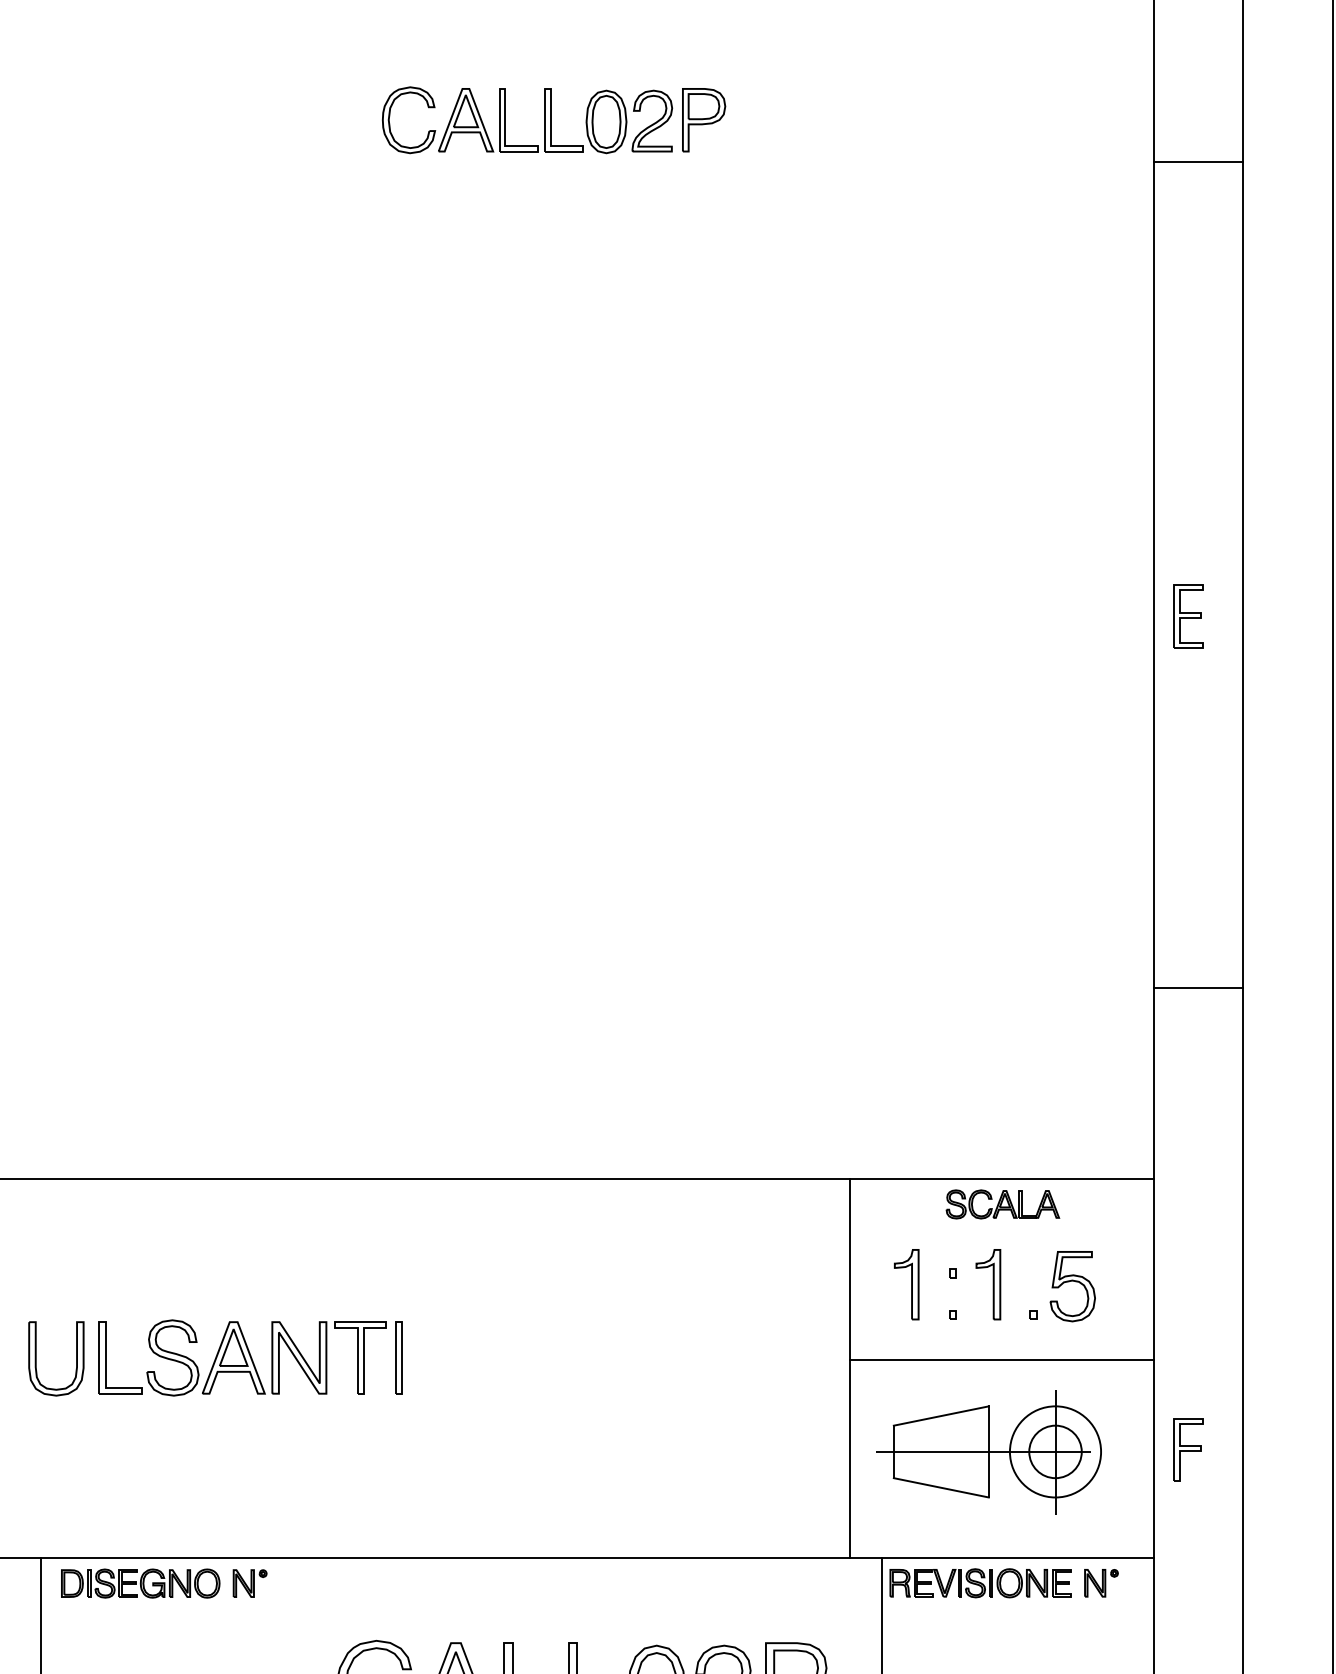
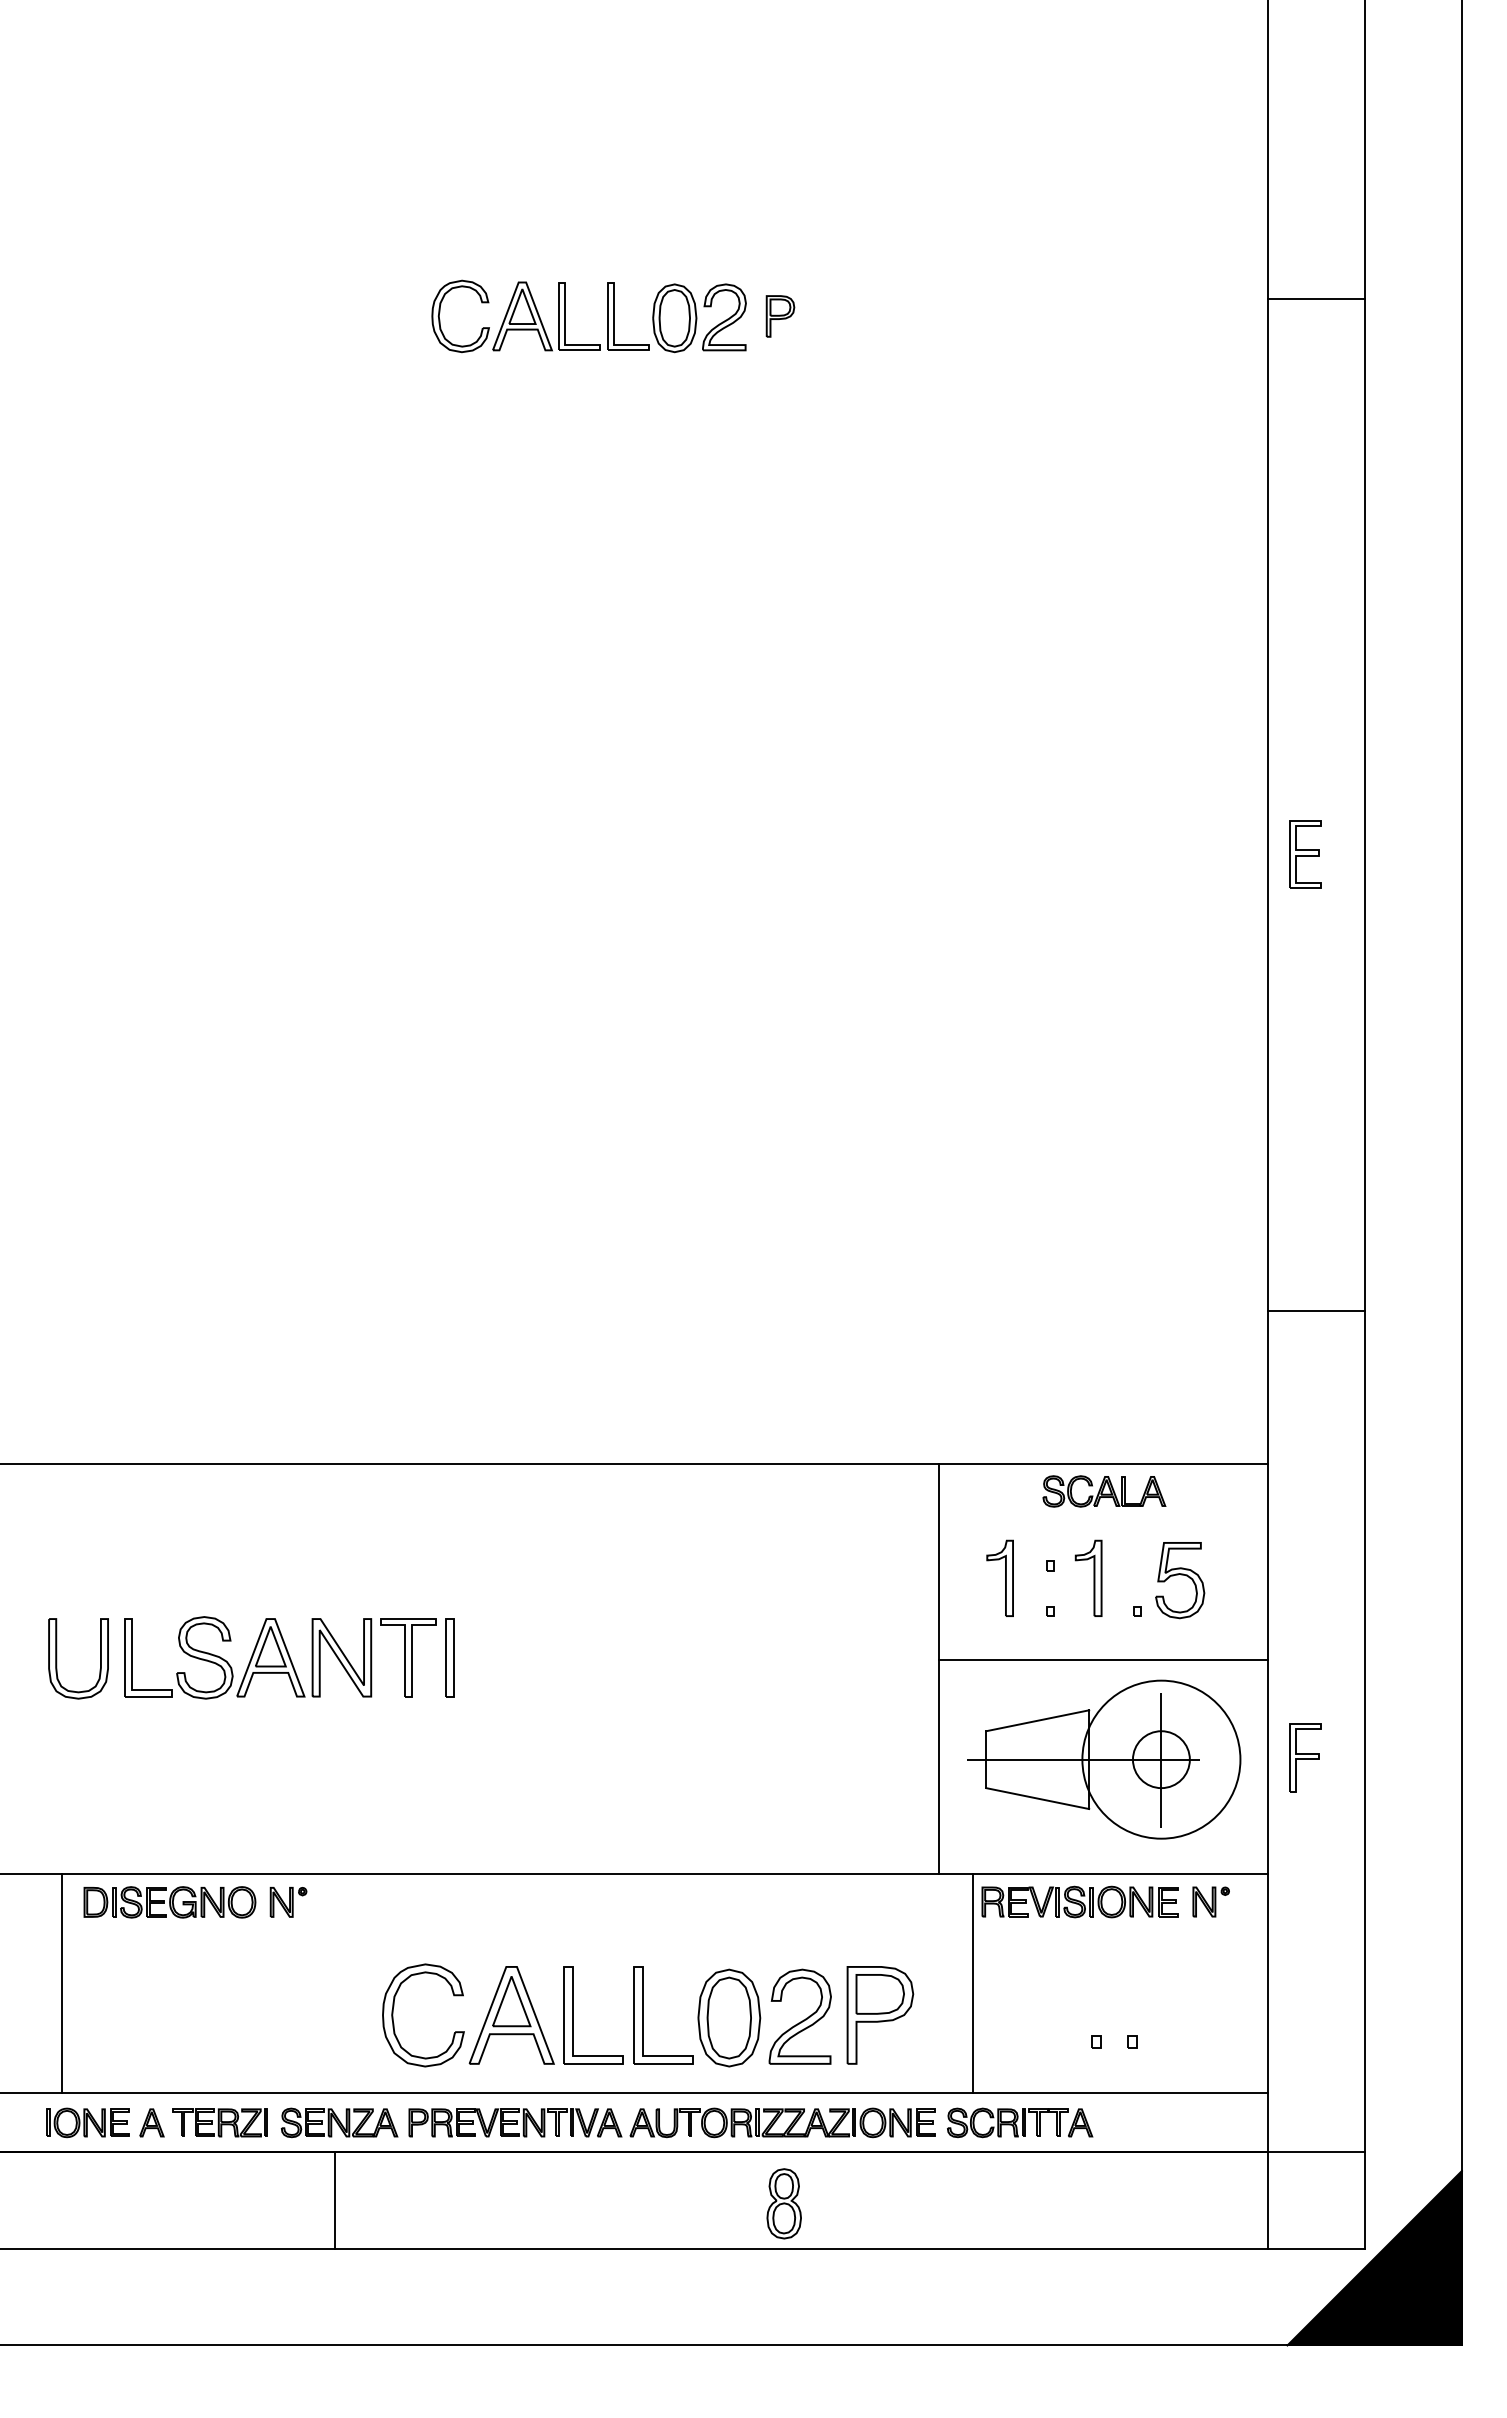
part: (704, 120) -> (780, 316), size x0.6
line: (1198, 161) -> (1316, 298), moved
line: (1198, 987) -> (1316, 1310), moved
circle: (1055, 1451) -> (1161, 1759), size x1.6

